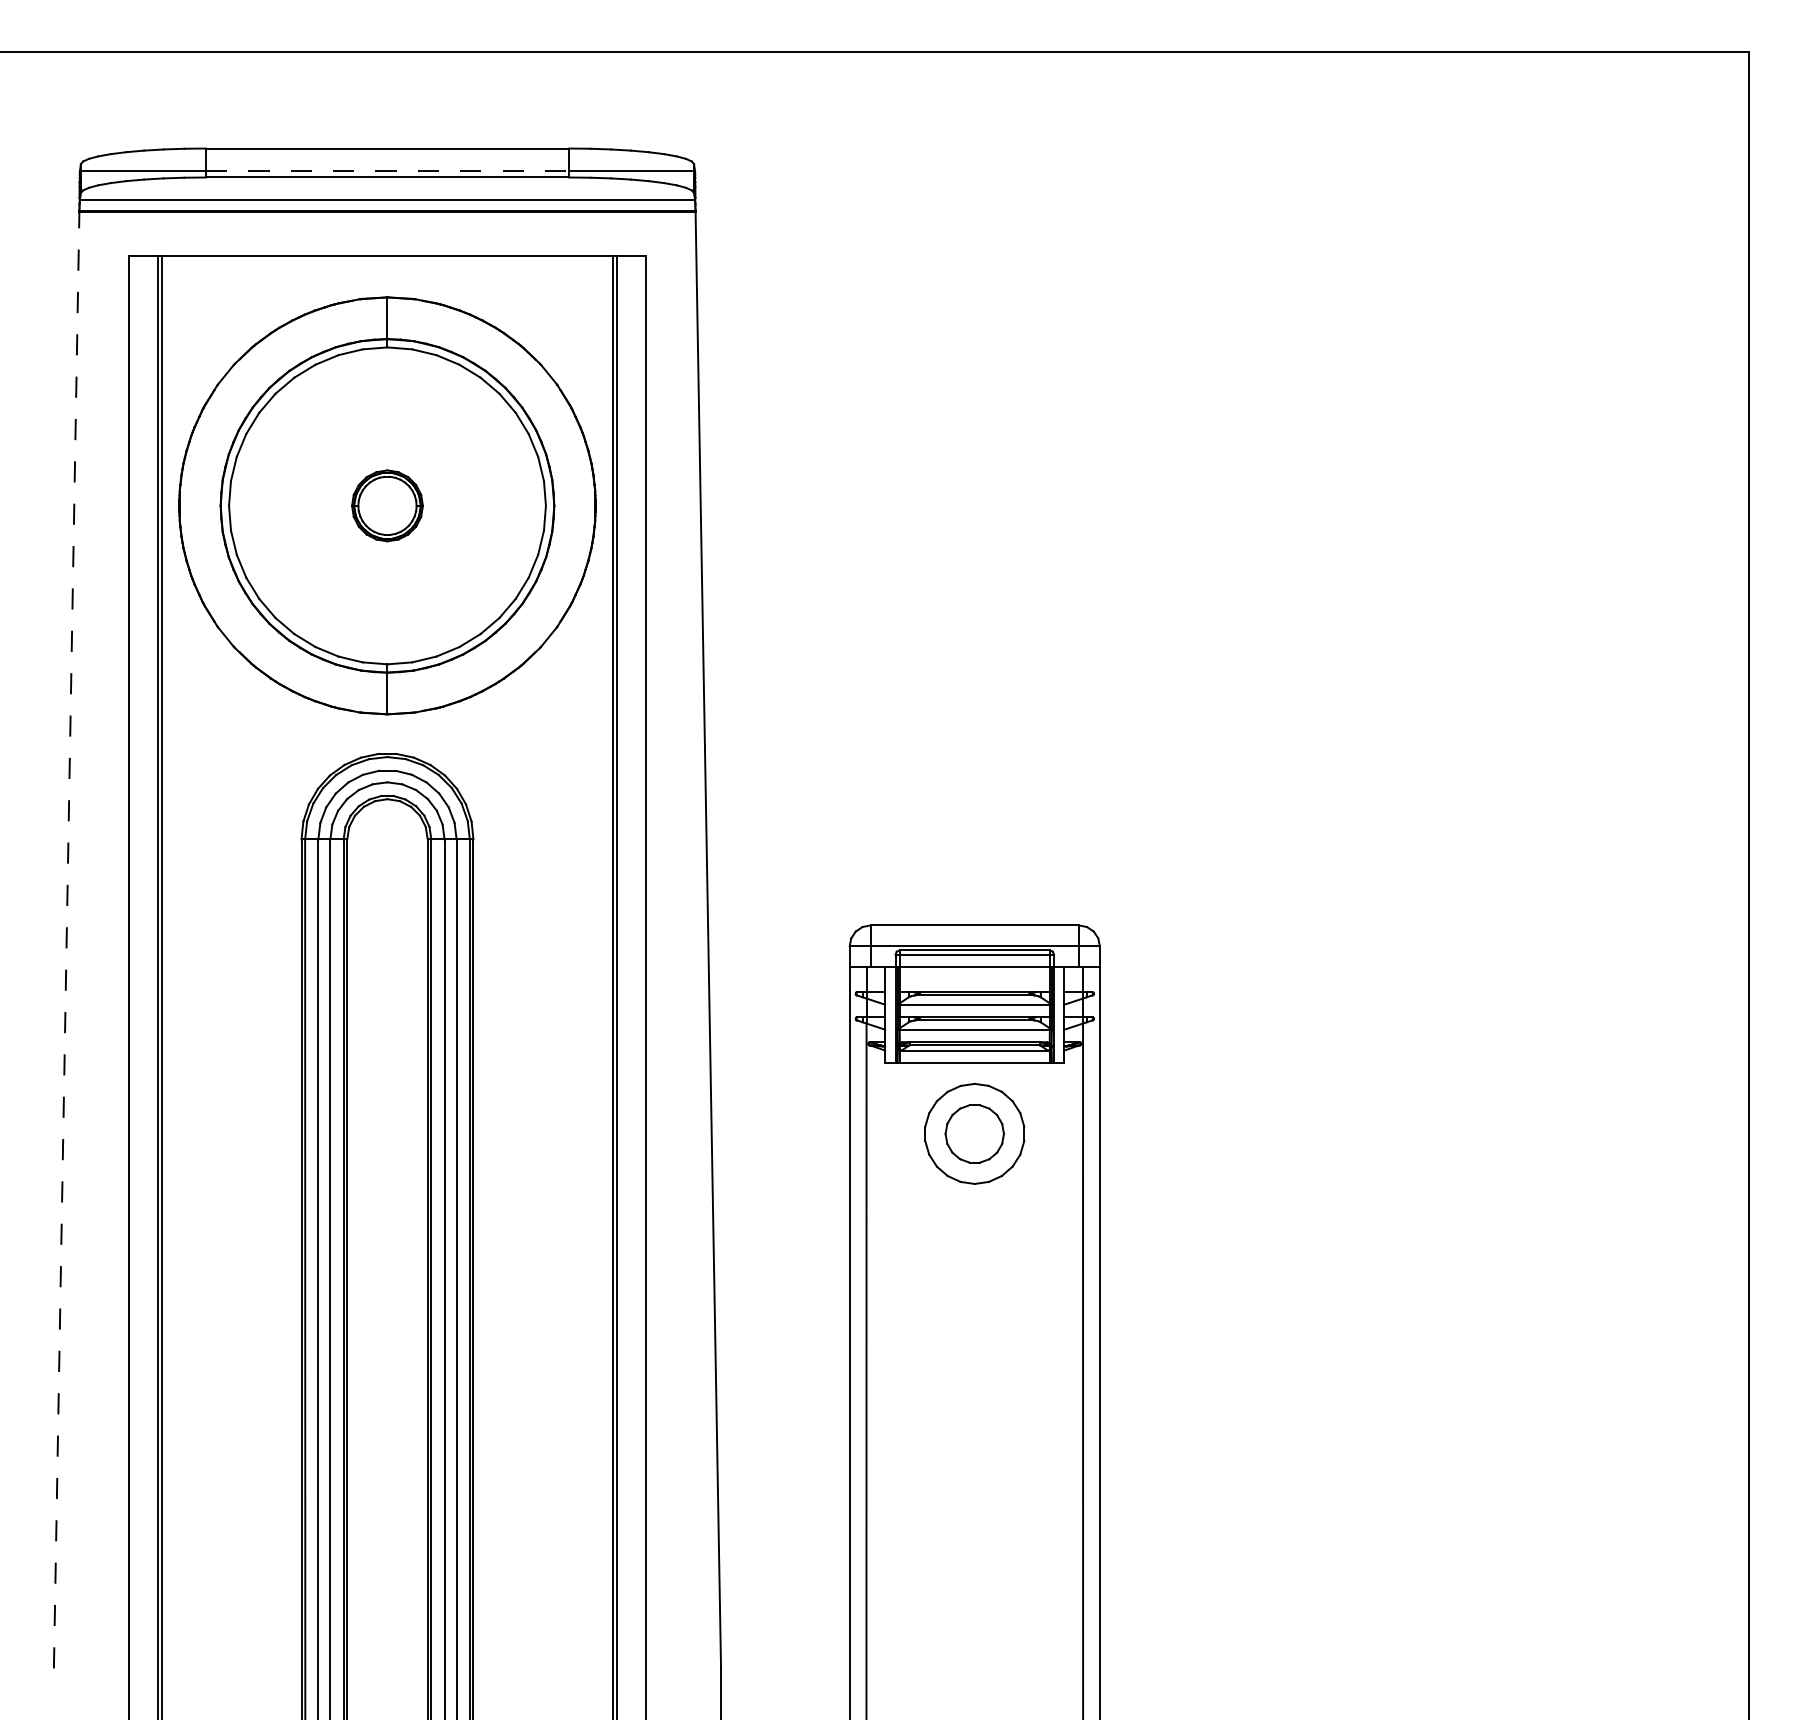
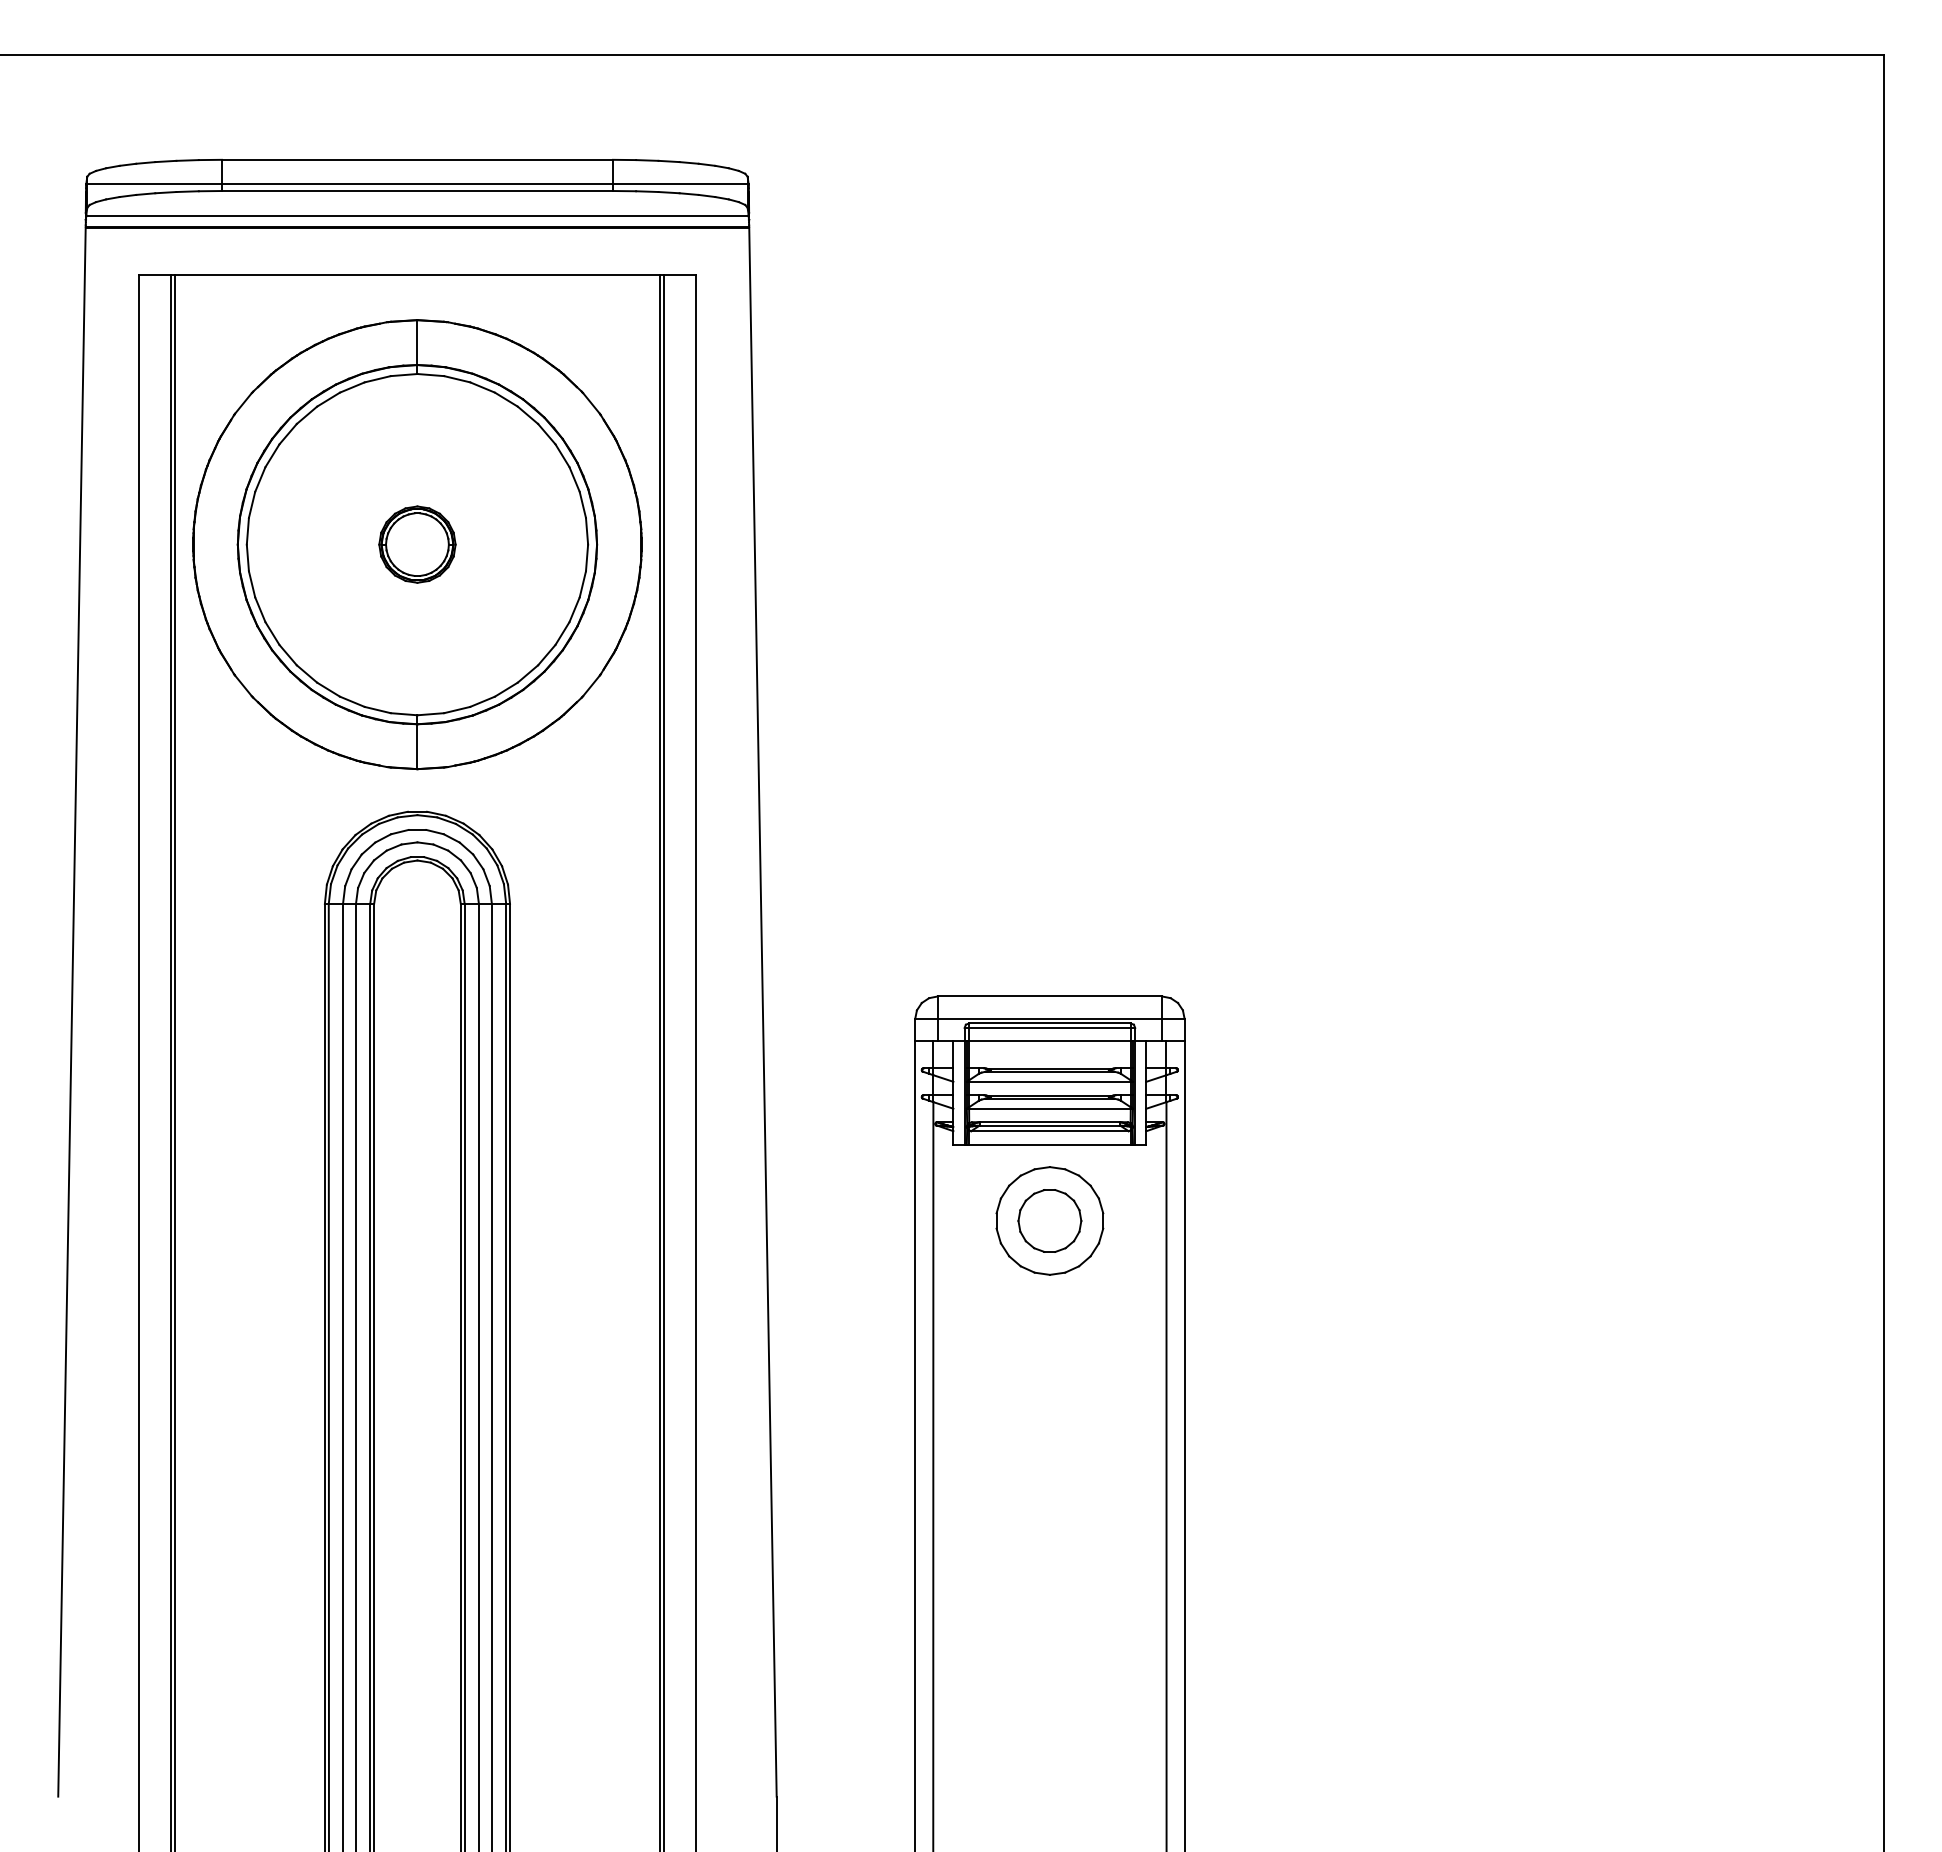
line: (387, 171) -> (417, 184), dashed -> solid
line: (66, 939) -> (71, 1011), dashed -> solid

